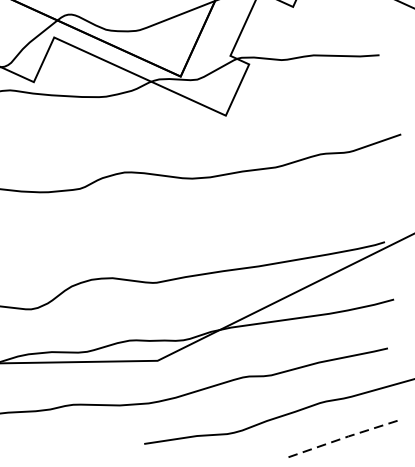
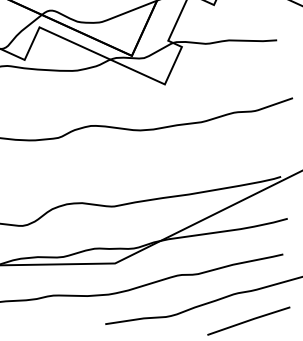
line: (340, 438) -> (248, 320), dashed -> solid

